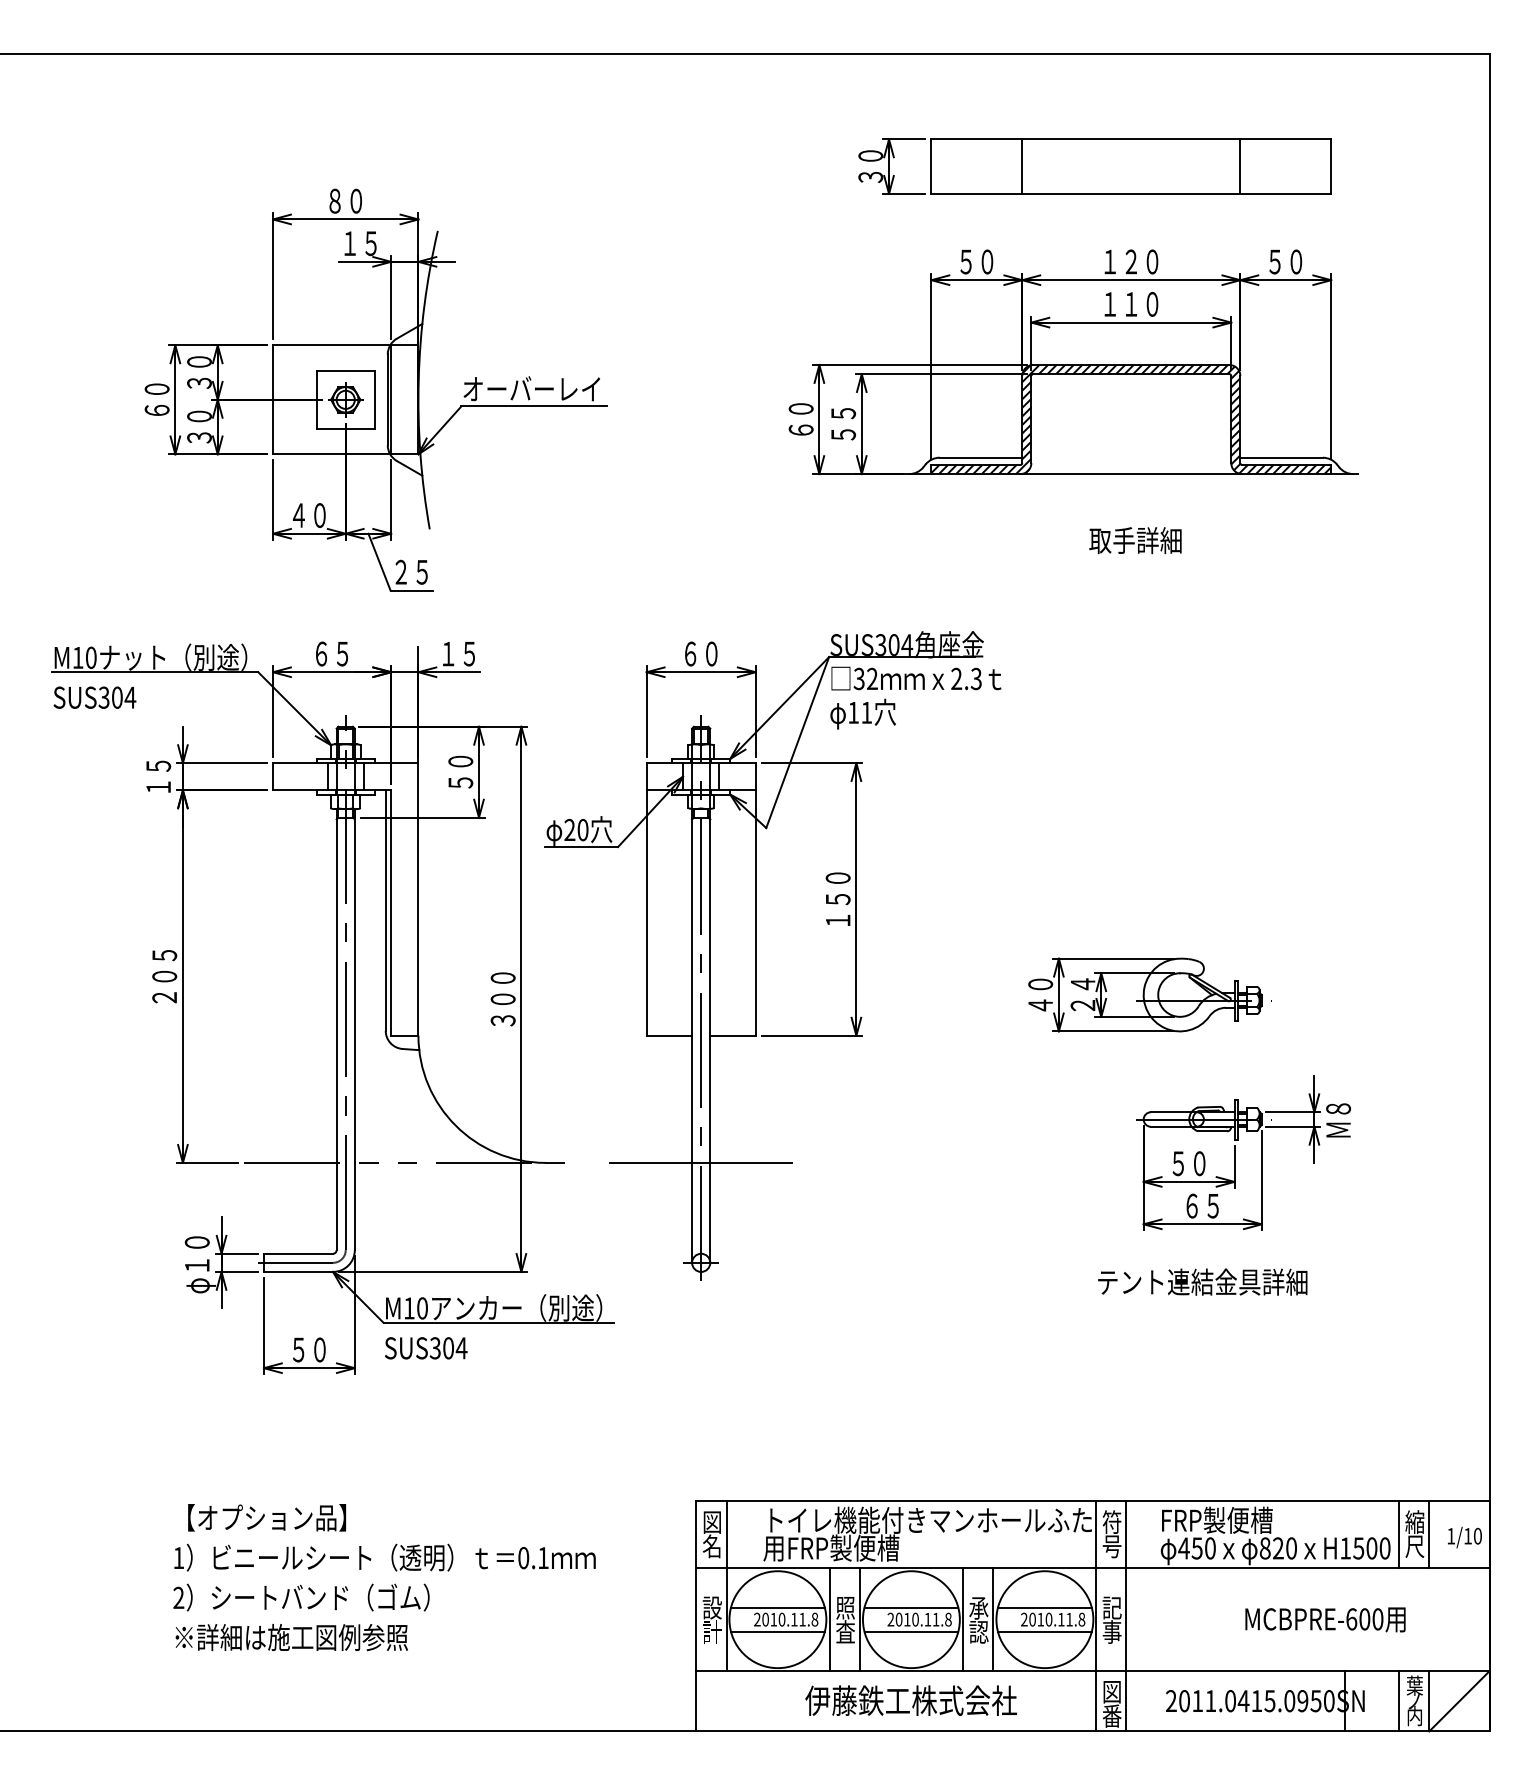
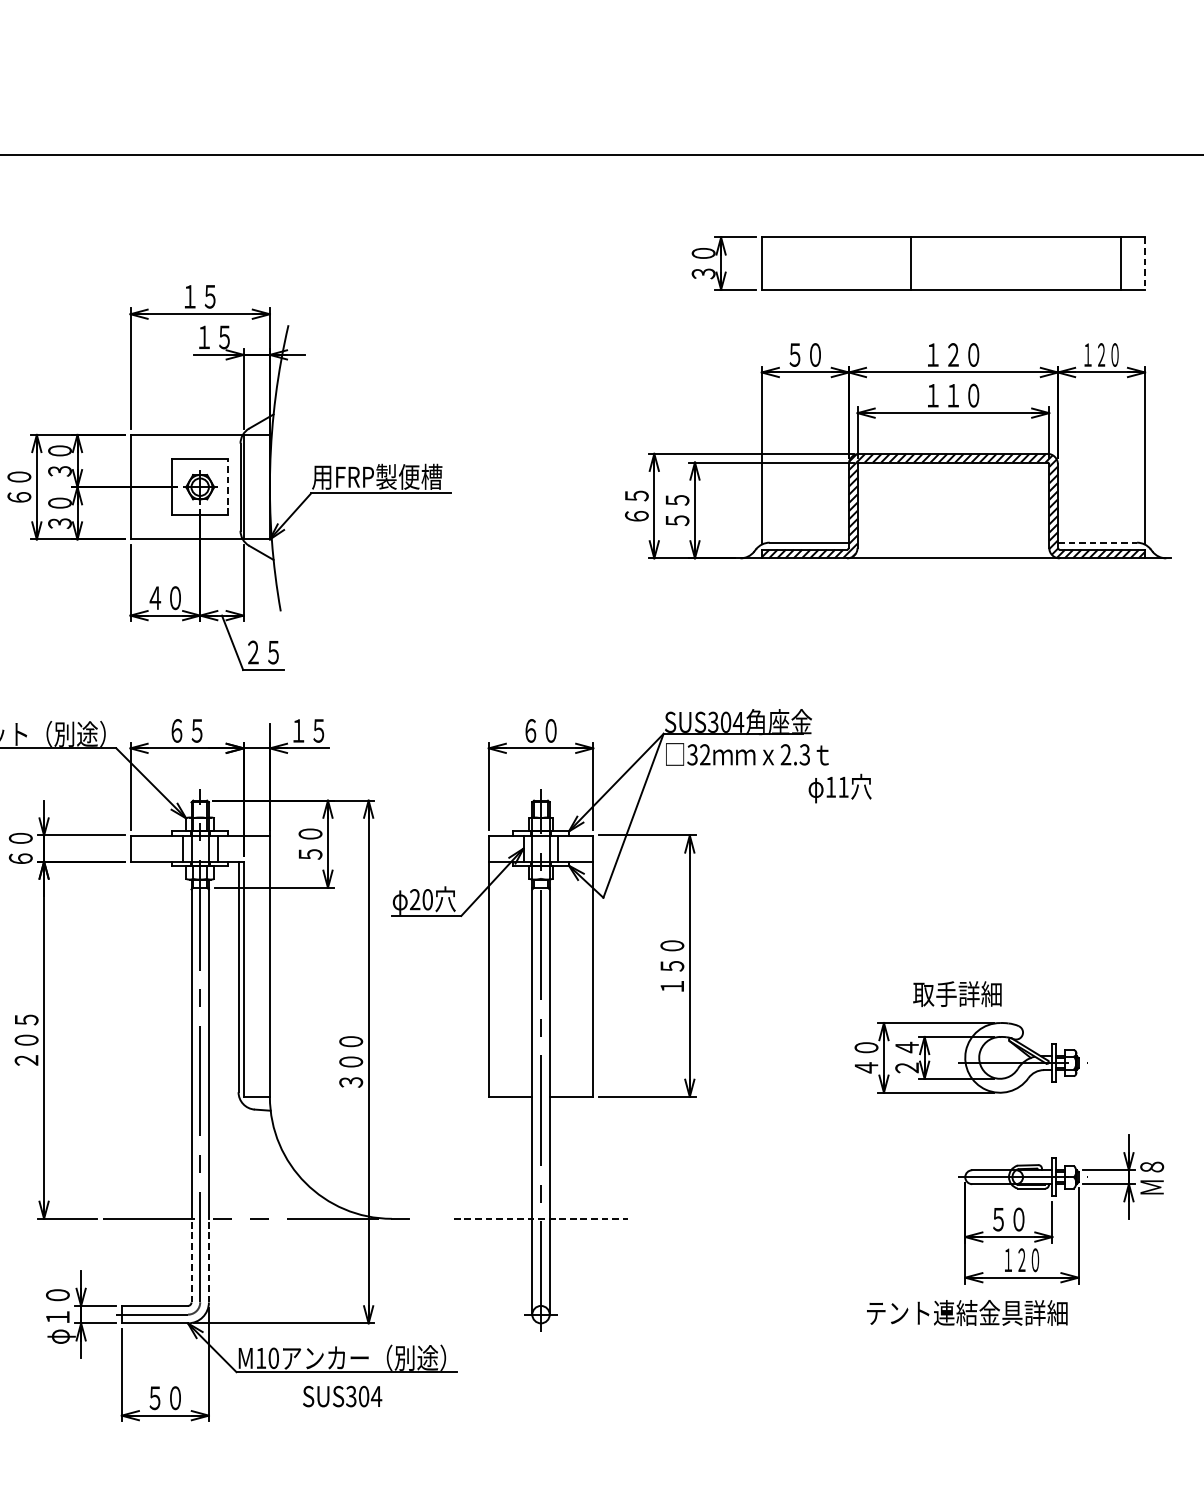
line: (1022, 166) -> (911, 263), moved
line: (1240, 166) -> (1121, 263), moved
line: (1331, 167) -> (1145, 264), solid -> dashed
text: (345, 200) -> (199, 296), ８０ -> １５
text: (1285, 261) -> (1101, 354), ５０ -> １２０
text: (530, 388) -> (377, 476), オーバーレイ -> 用FRP製便槽
line: (374, 399) -> (227, 486), solid -> dashed
text: (800, 408) -> (636, 495), ６０ -> ６５
line: (1282, 457) -> (1098, 542), solid -> dashed
text: (1135, 540) -> (957, 994), moved
text: (862, 713) -> (839, 787), moved
text: (158, 776) -> (20, 848), １５ -> ６０
line: (701, 1162) -> (541, 1218), solid -> dashed
text: (1202, 1205) -> (1021, 1259), ６５ -> １２０
line: (336, 1206) -> (191, 1260), solid -> dashed
line: (354, 1206) -> (208, 1260), solid -> dashed
text: (1202, 1281) -> (967, 1312), moved
text: (426, 1348) -> (342, 1396), moved

